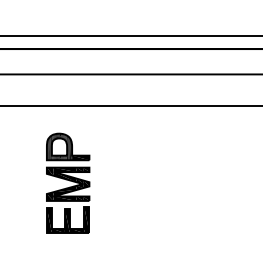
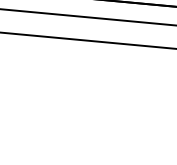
part: (68, 182) -> (44, 93), removed

